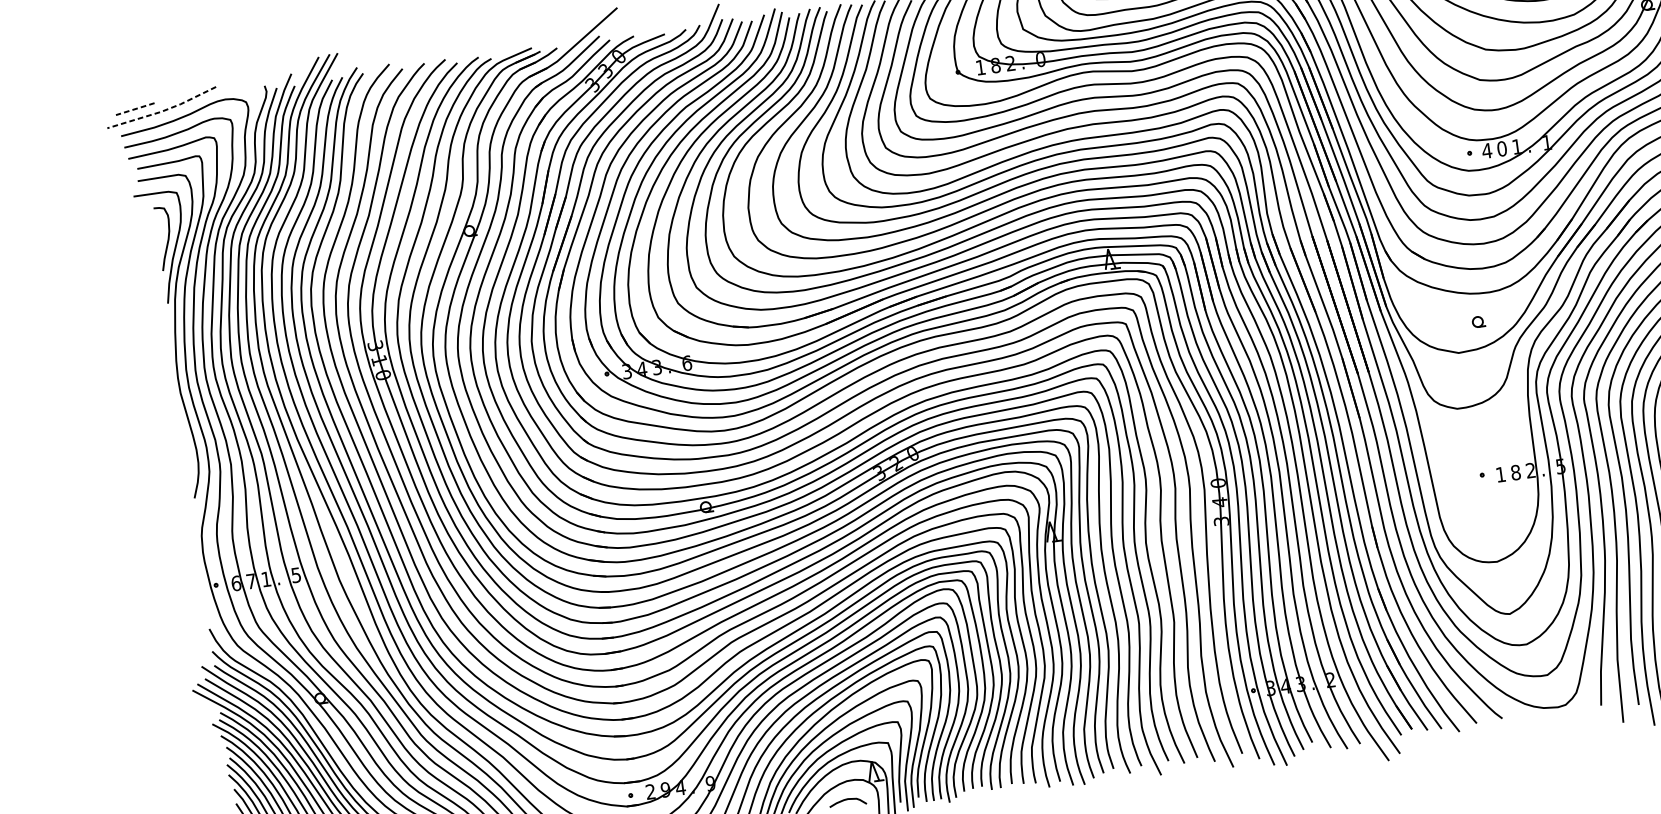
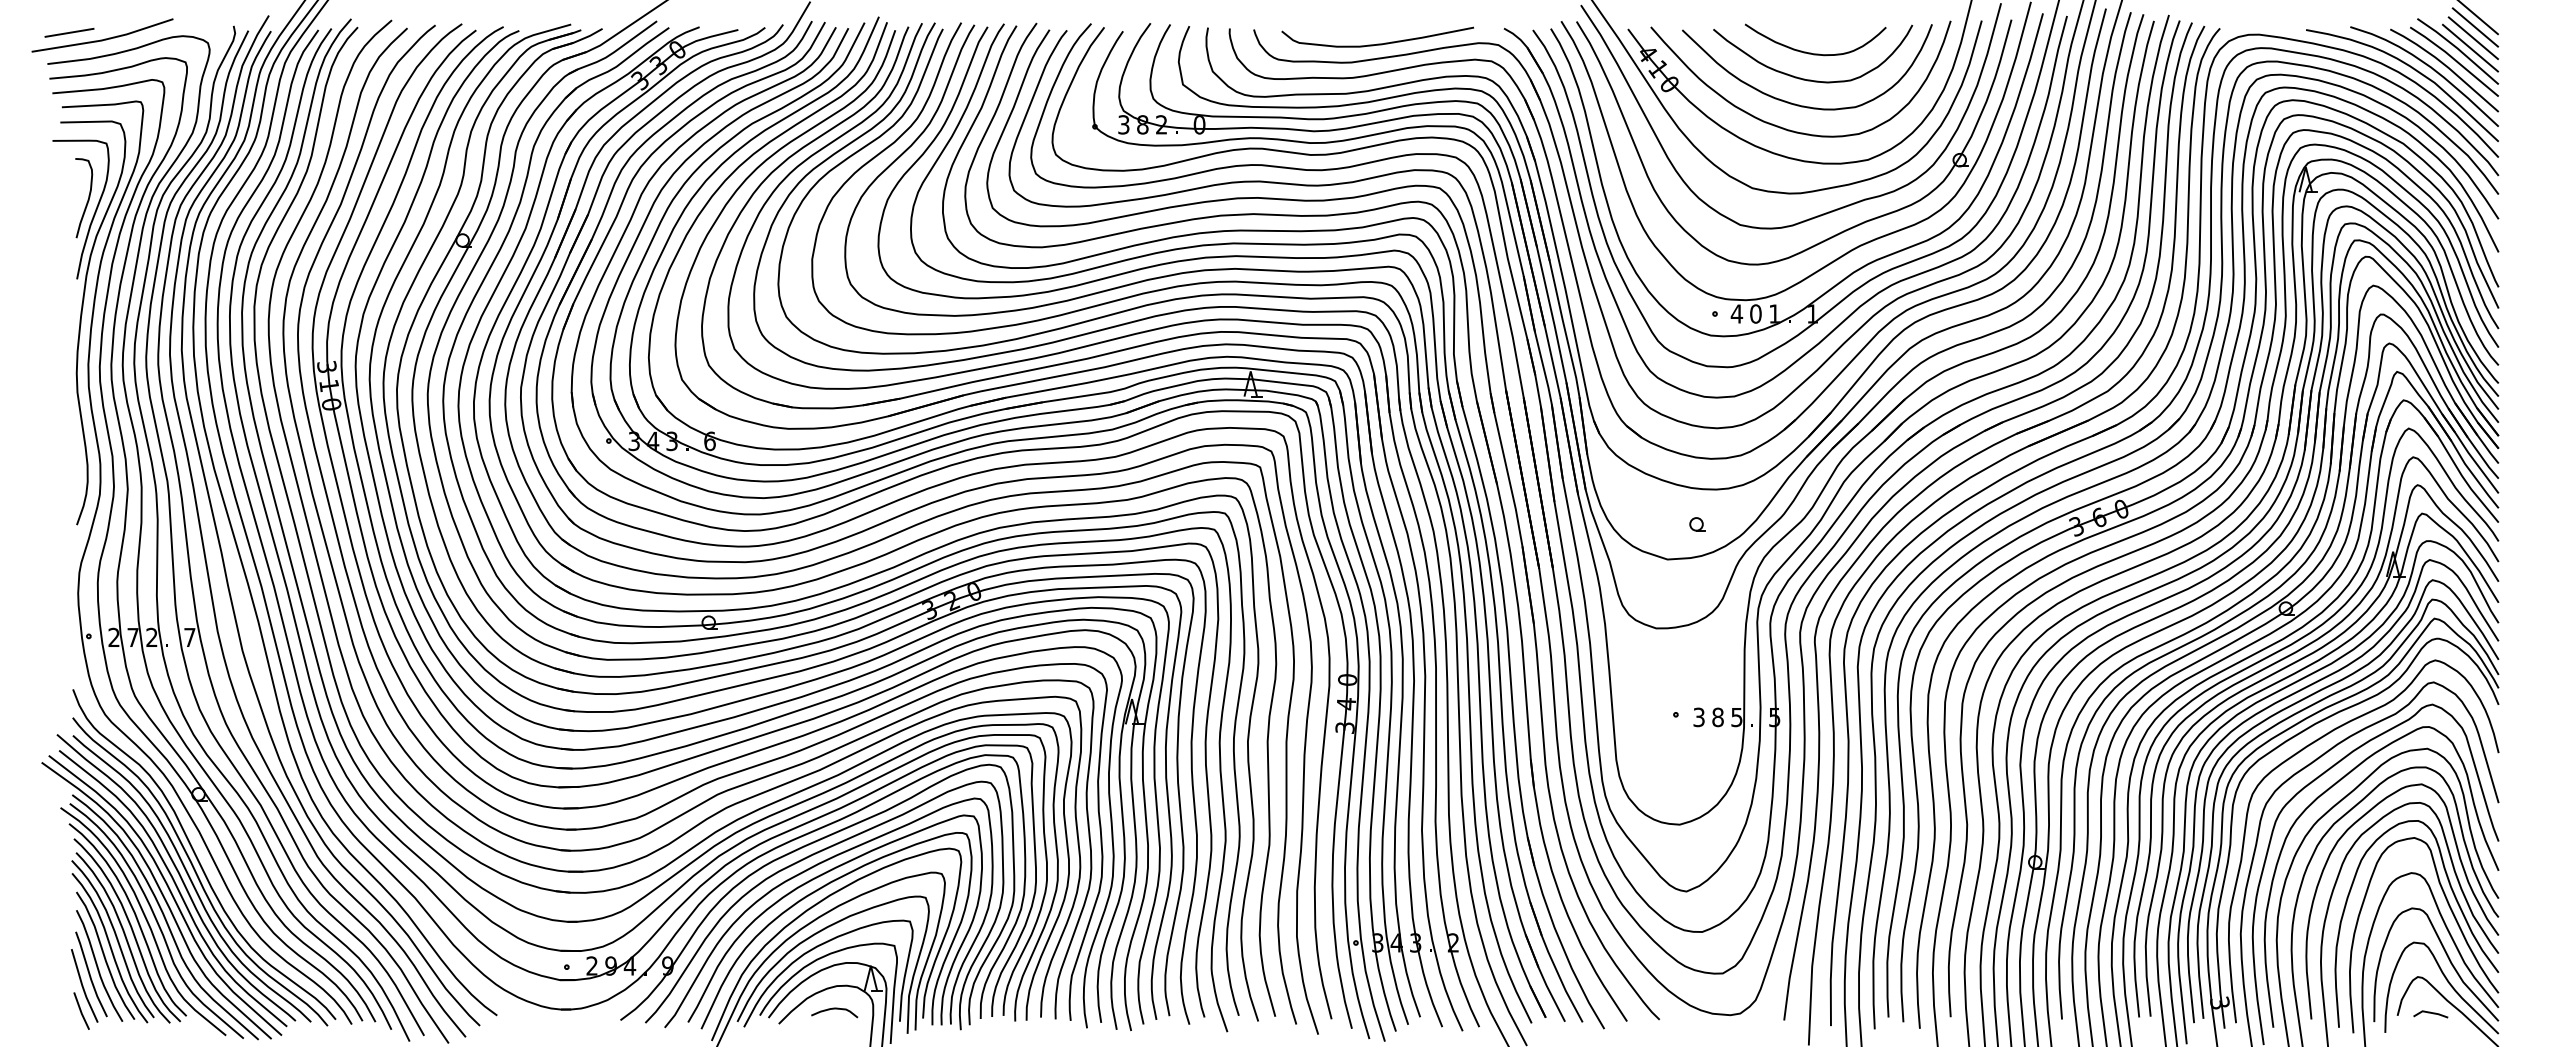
text: (980, 67) -> (1123, 124), 1 -> 3
line: (135, 108) -> (69, 32), dashed -> solid
line: (163, 110) -> (104, 39), dashed -> solid
text: (1530, 470) -> (1736, 717), 2 -> 5
text: (1500, 474) -> (1698, 717), 1 -> 3
text: (295, 575) -> (189, 637), 5 -> 7
text: (265, 578) -> (151, 636), 1 -> 2
text: (236, 583) -> (114, 637), 6 -> 2

